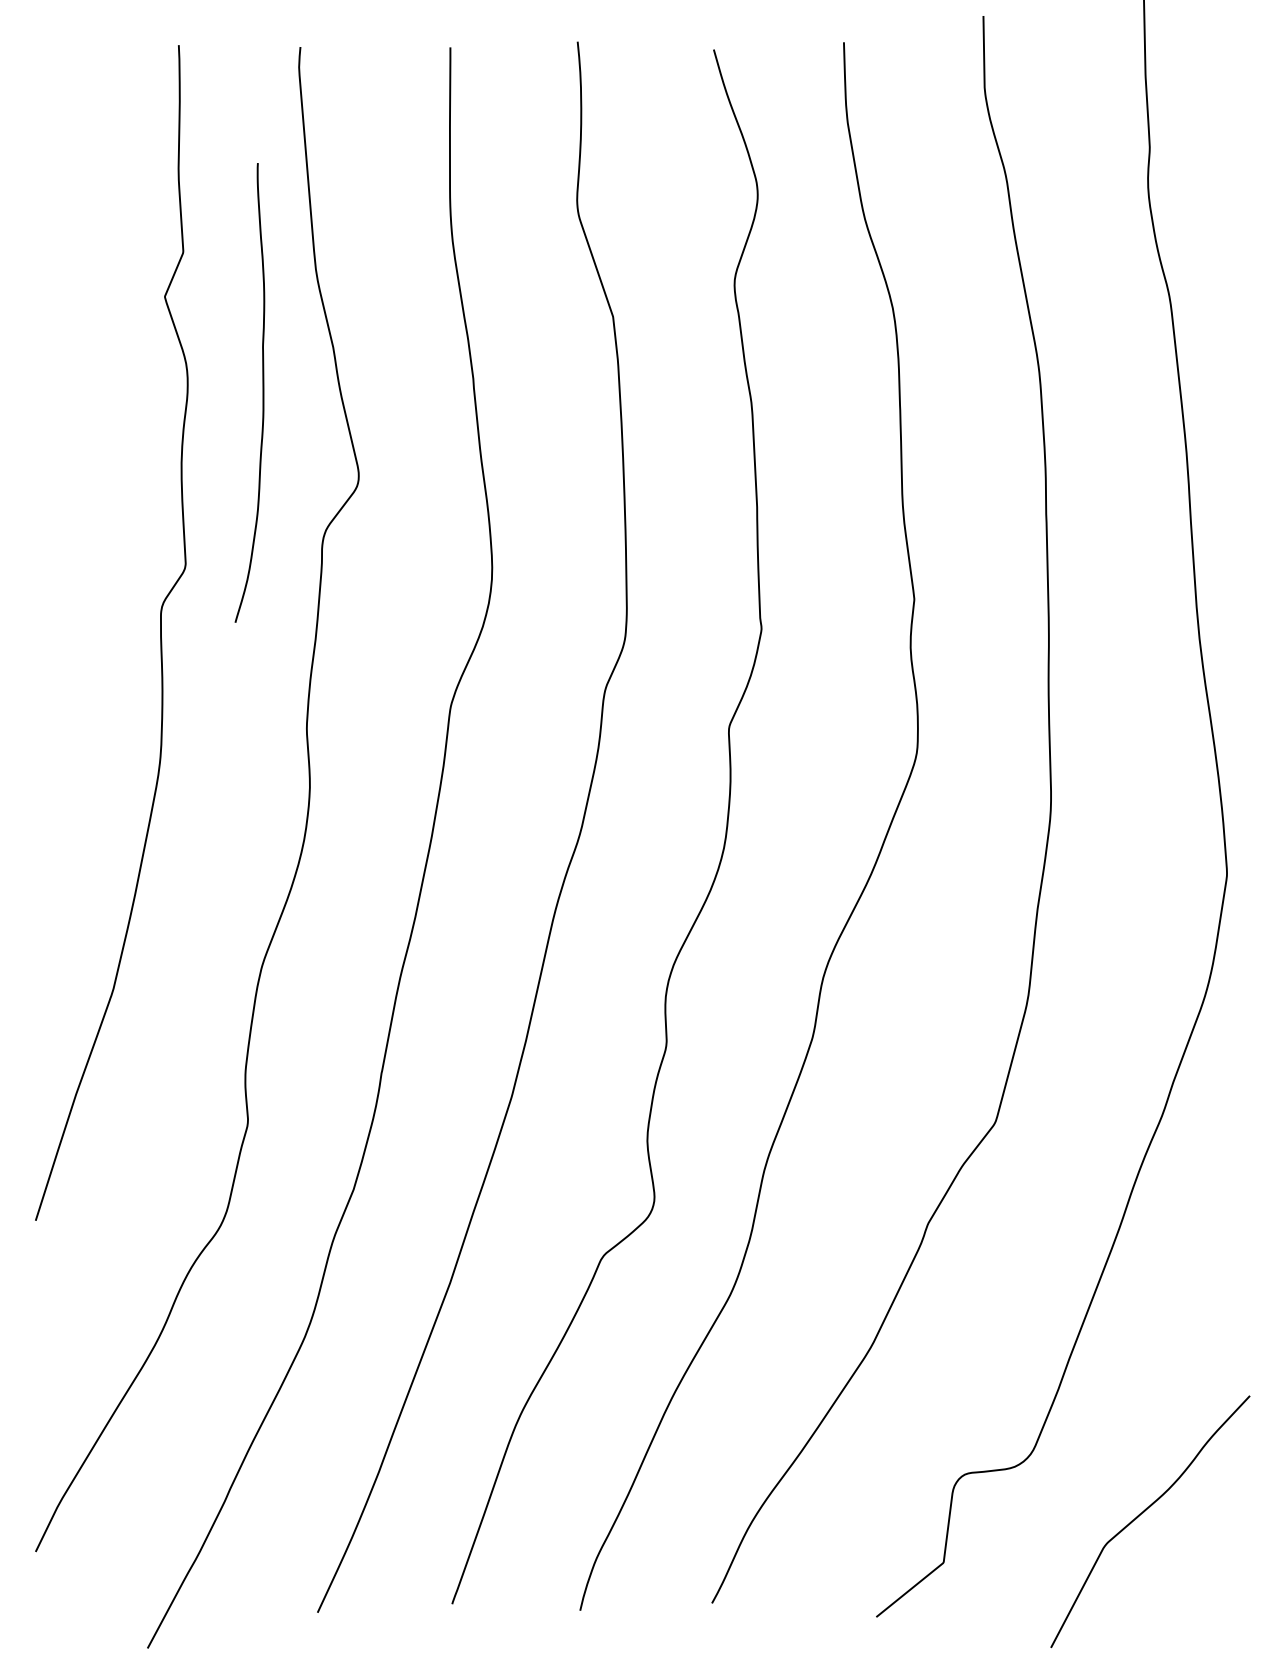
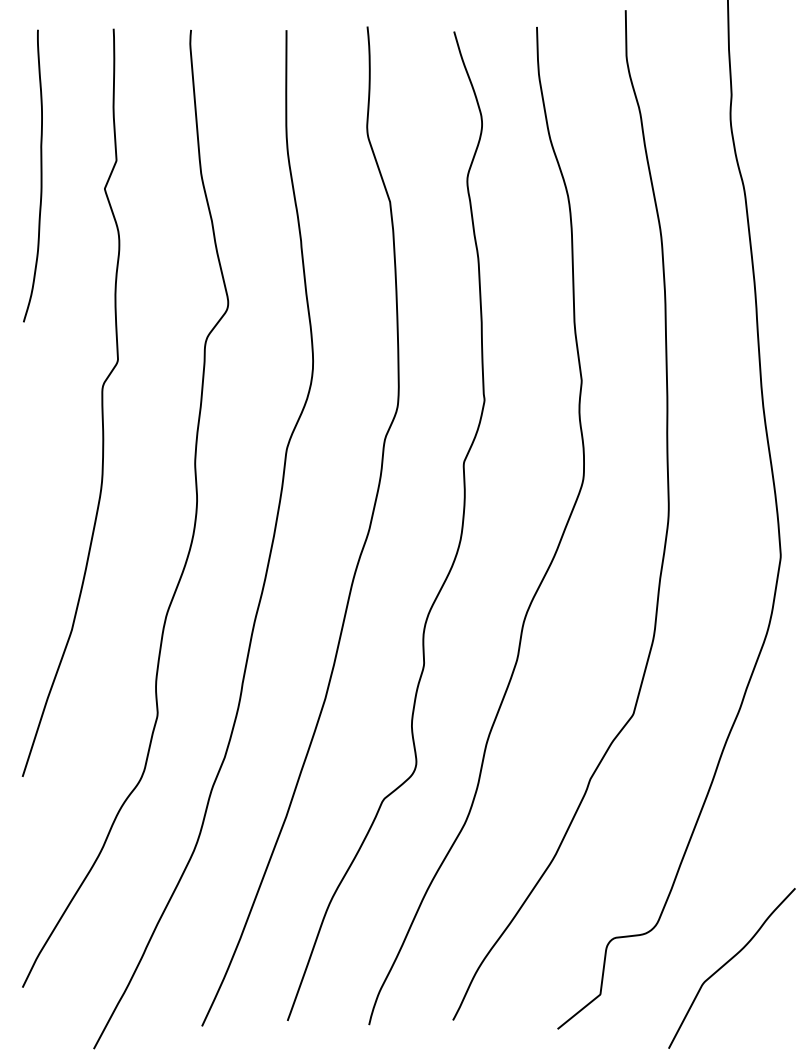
curve: (261, 392) -> (40, 175), moved

